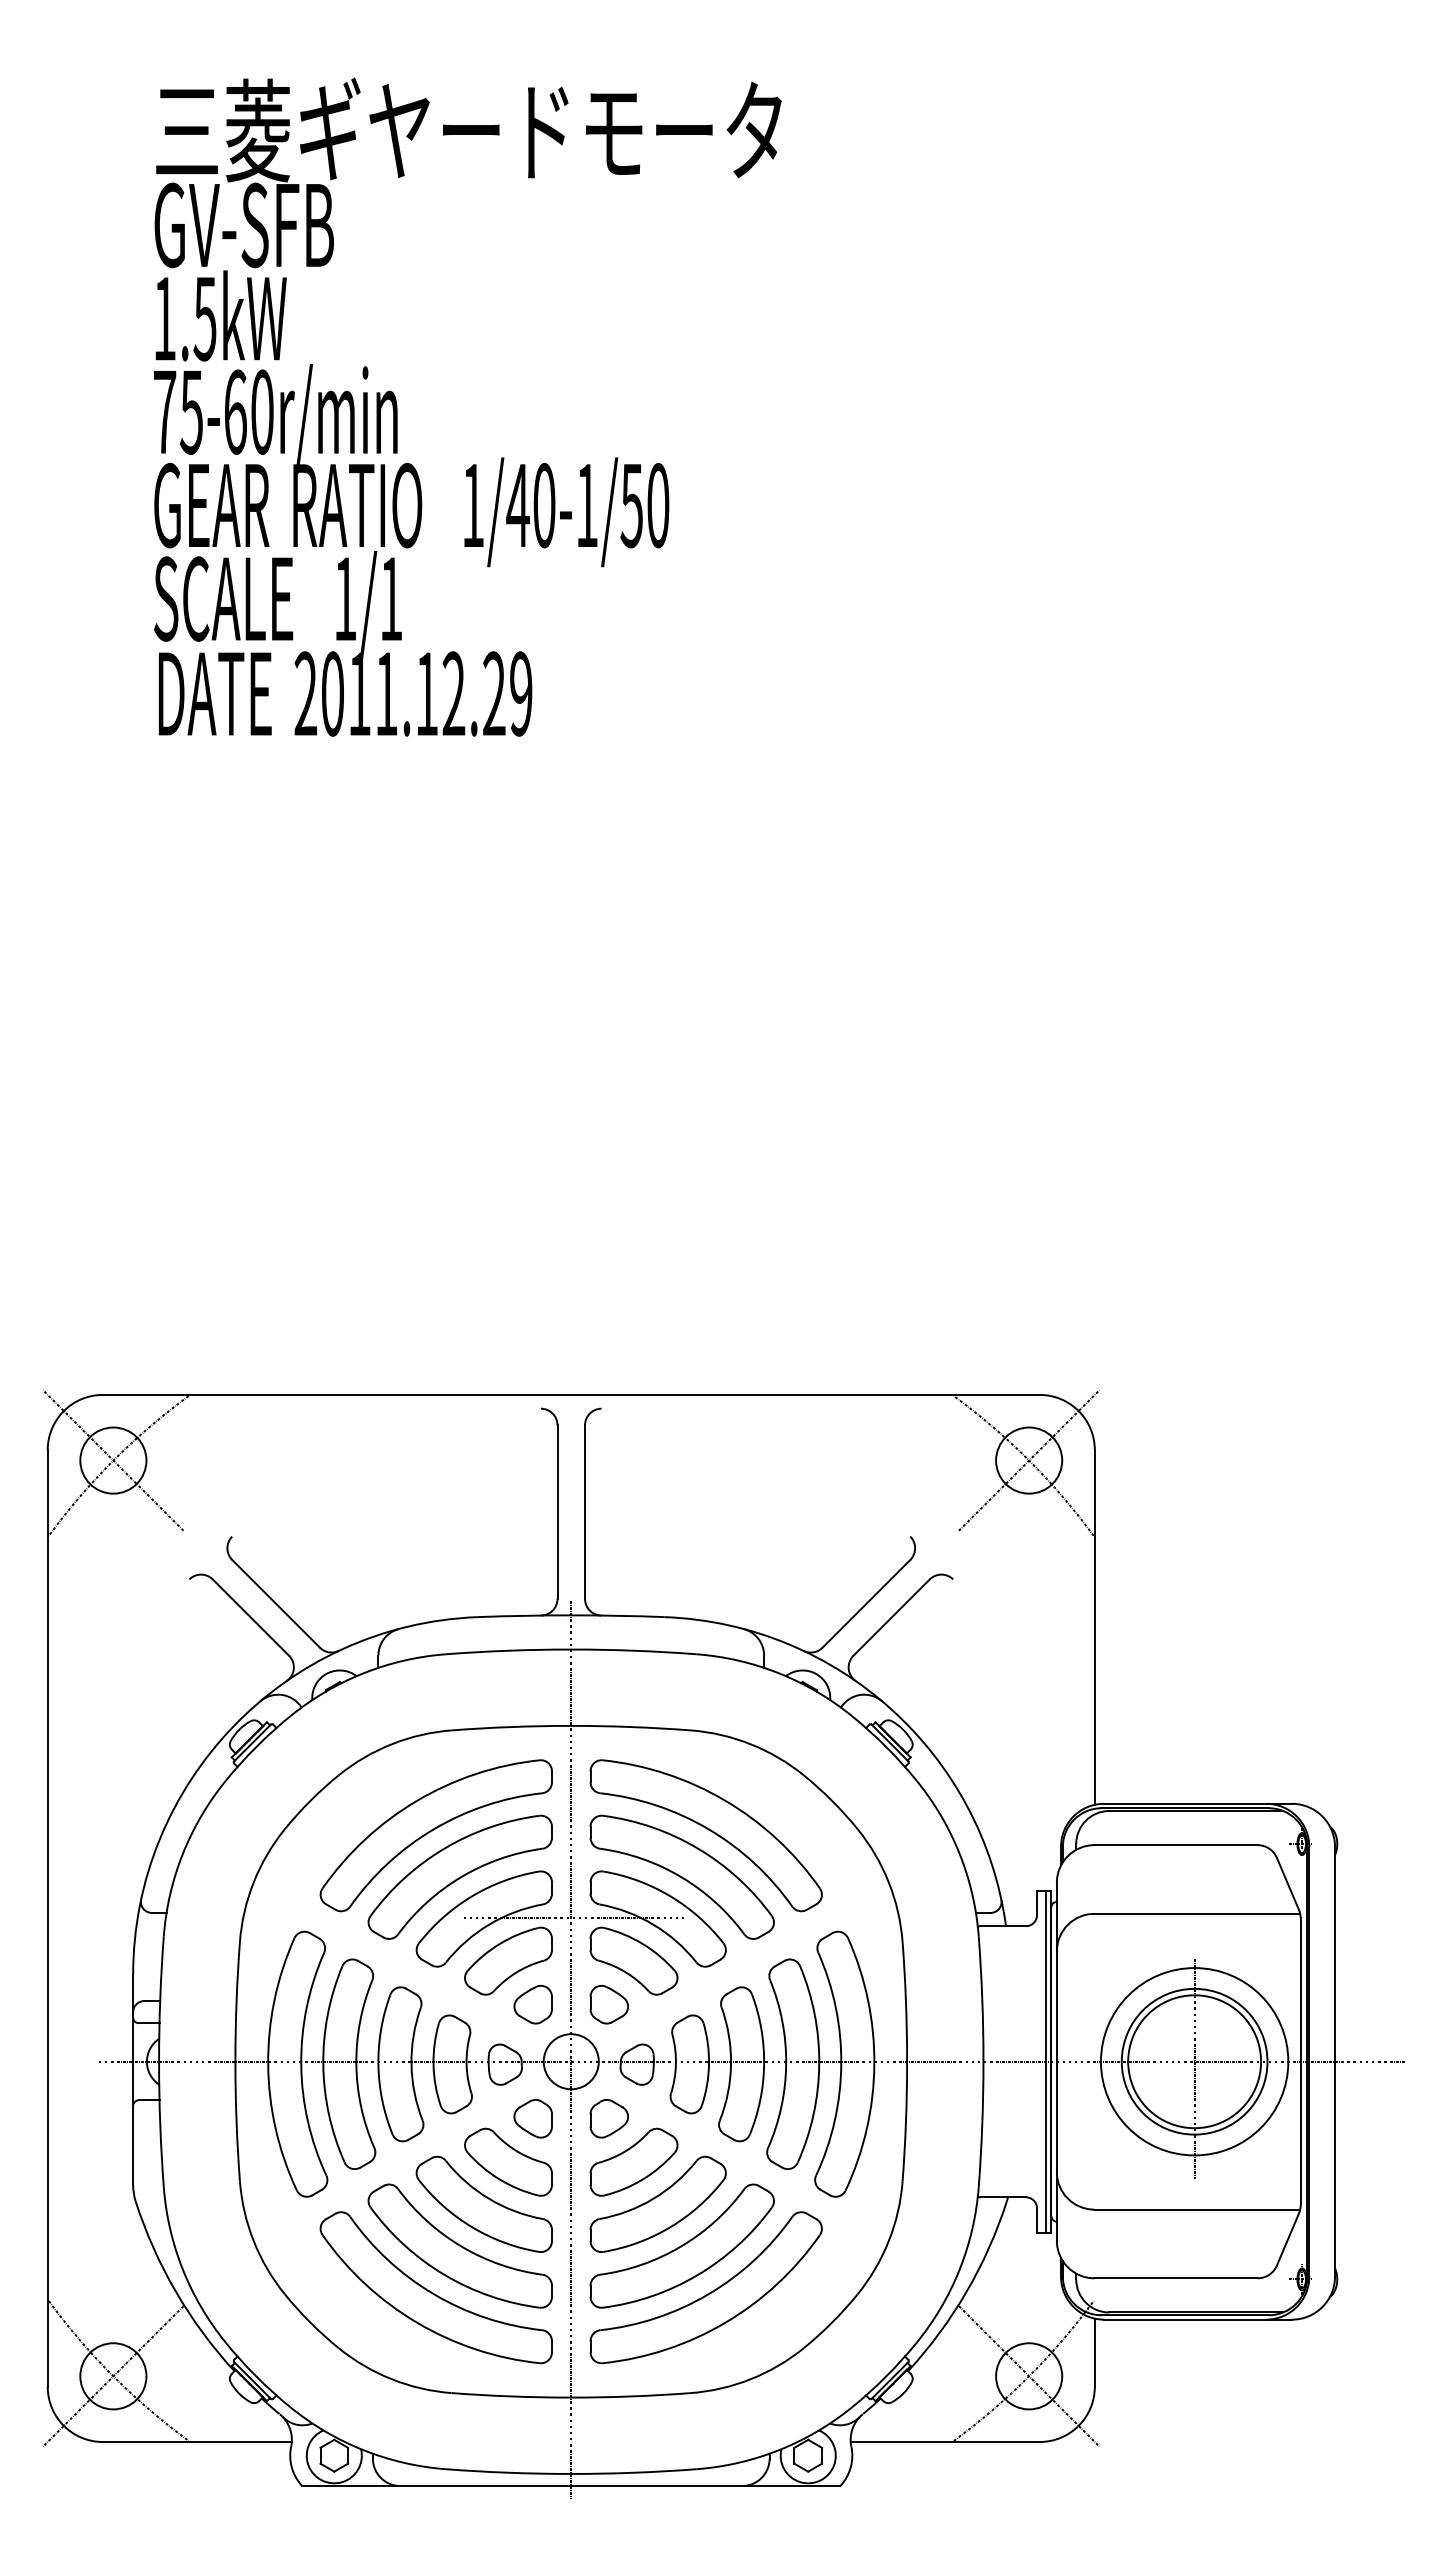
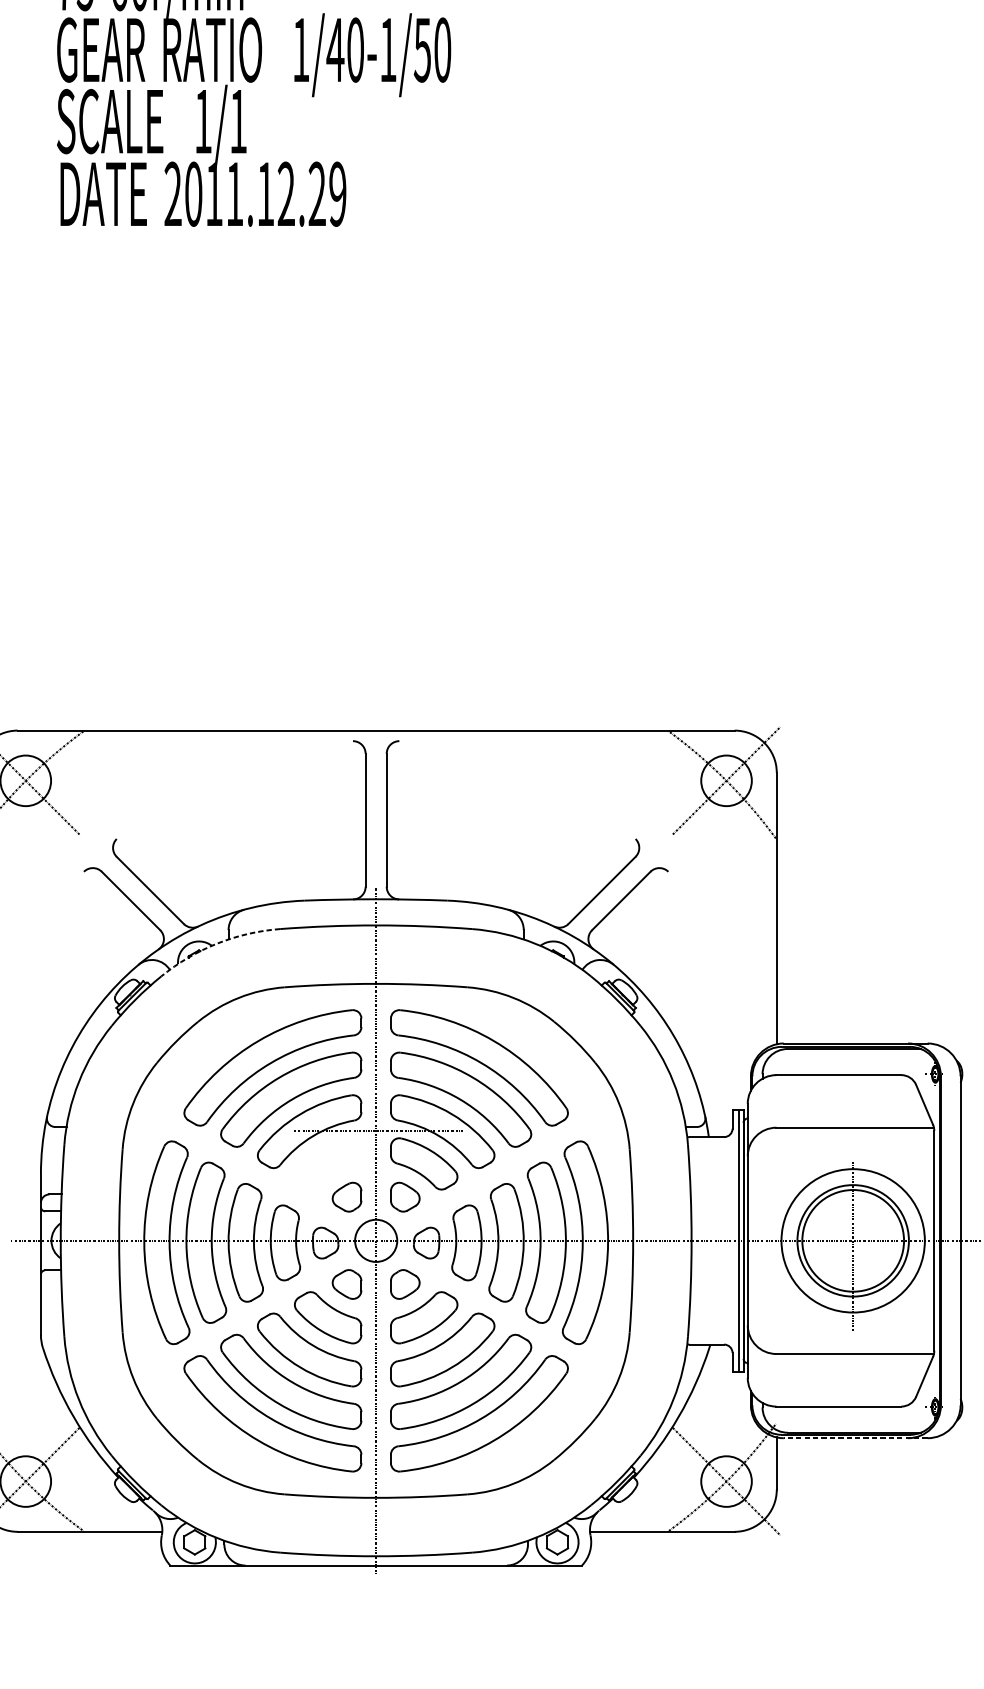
arc: (363, 1673) -> (217, 943), solid -> dashed
part: (508, 1960) -> (328, 1163), removed
line: (1197, 2319) -> (855, 1438), solid -> dashed

